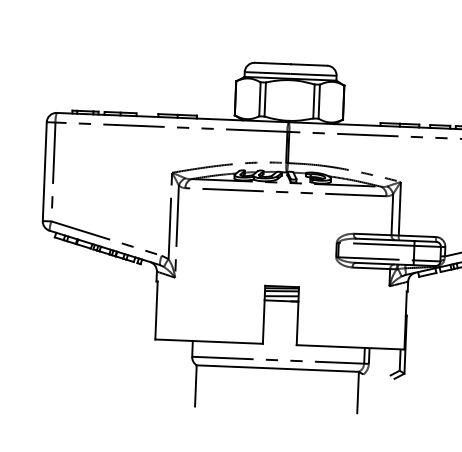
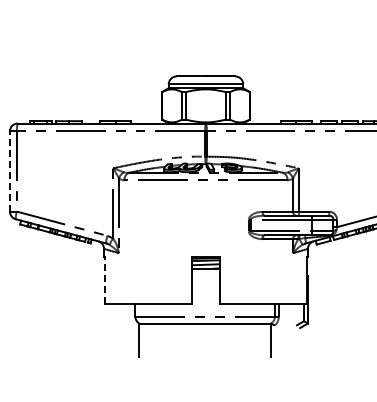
line: (44, 171) -> (9, 171), solid -> dashed
line: (155, 310) -> (104, 280), solid -> dashed

